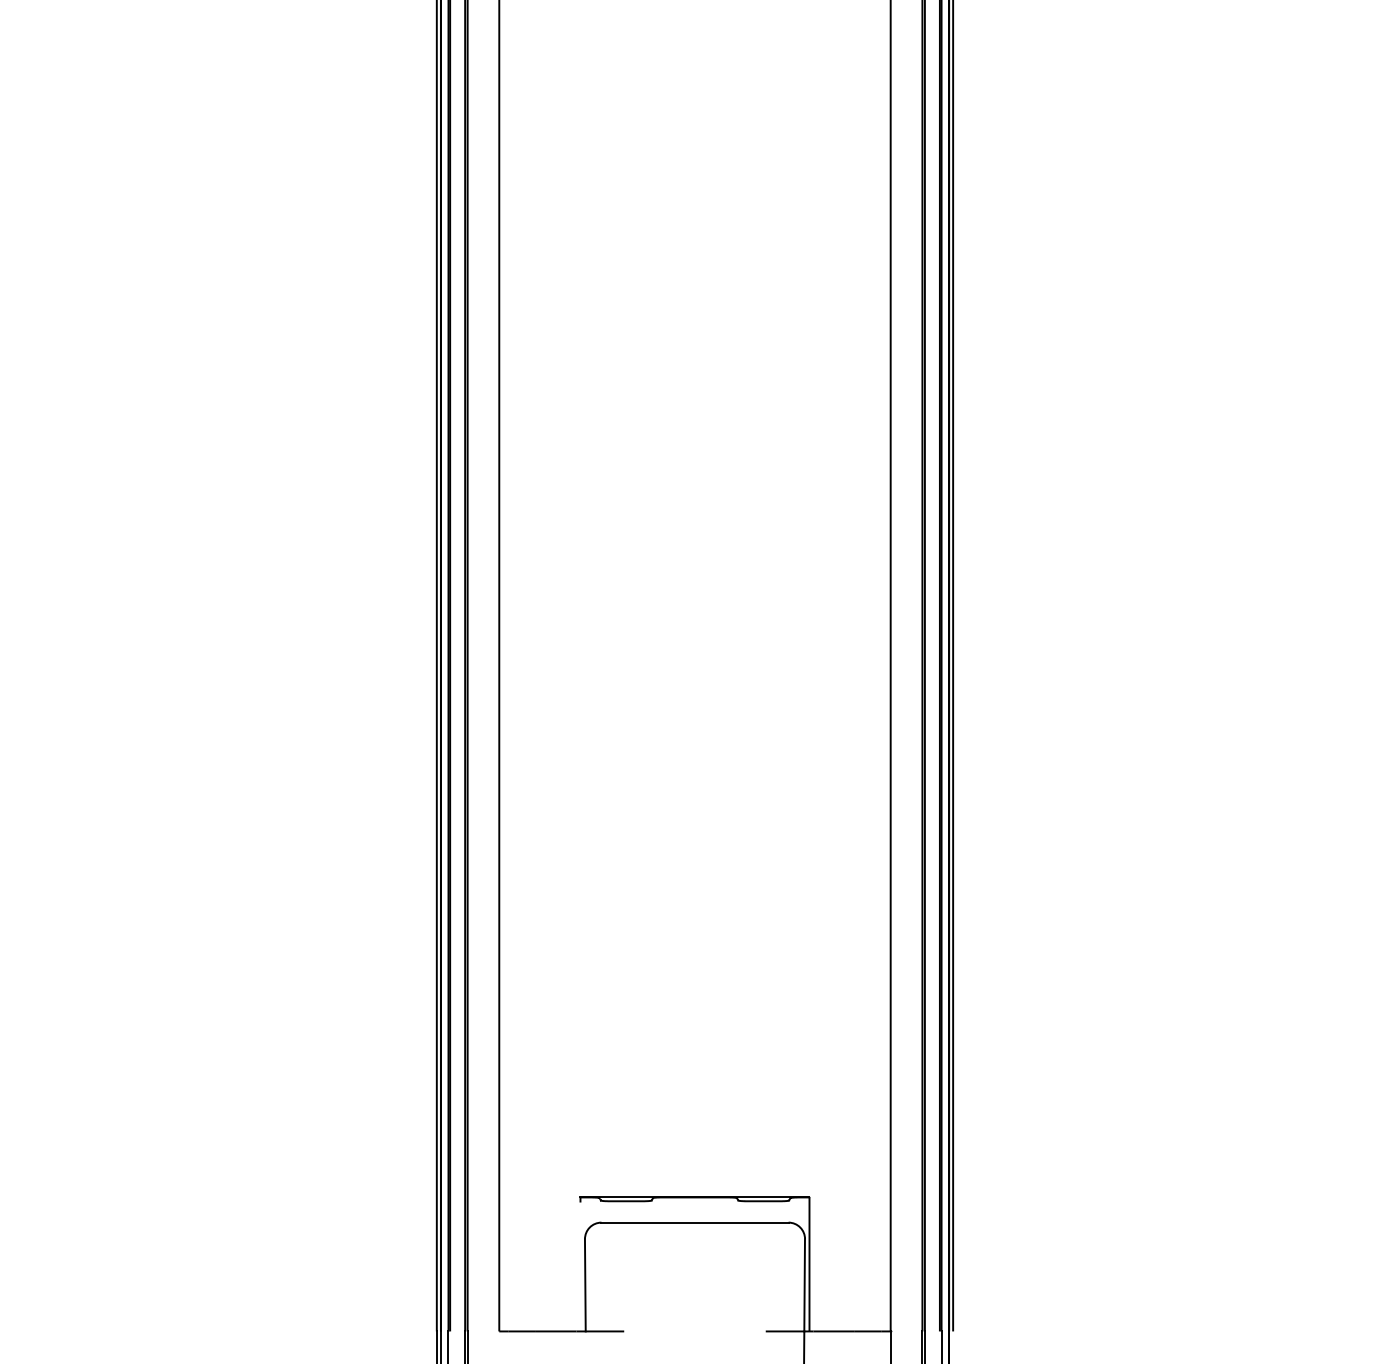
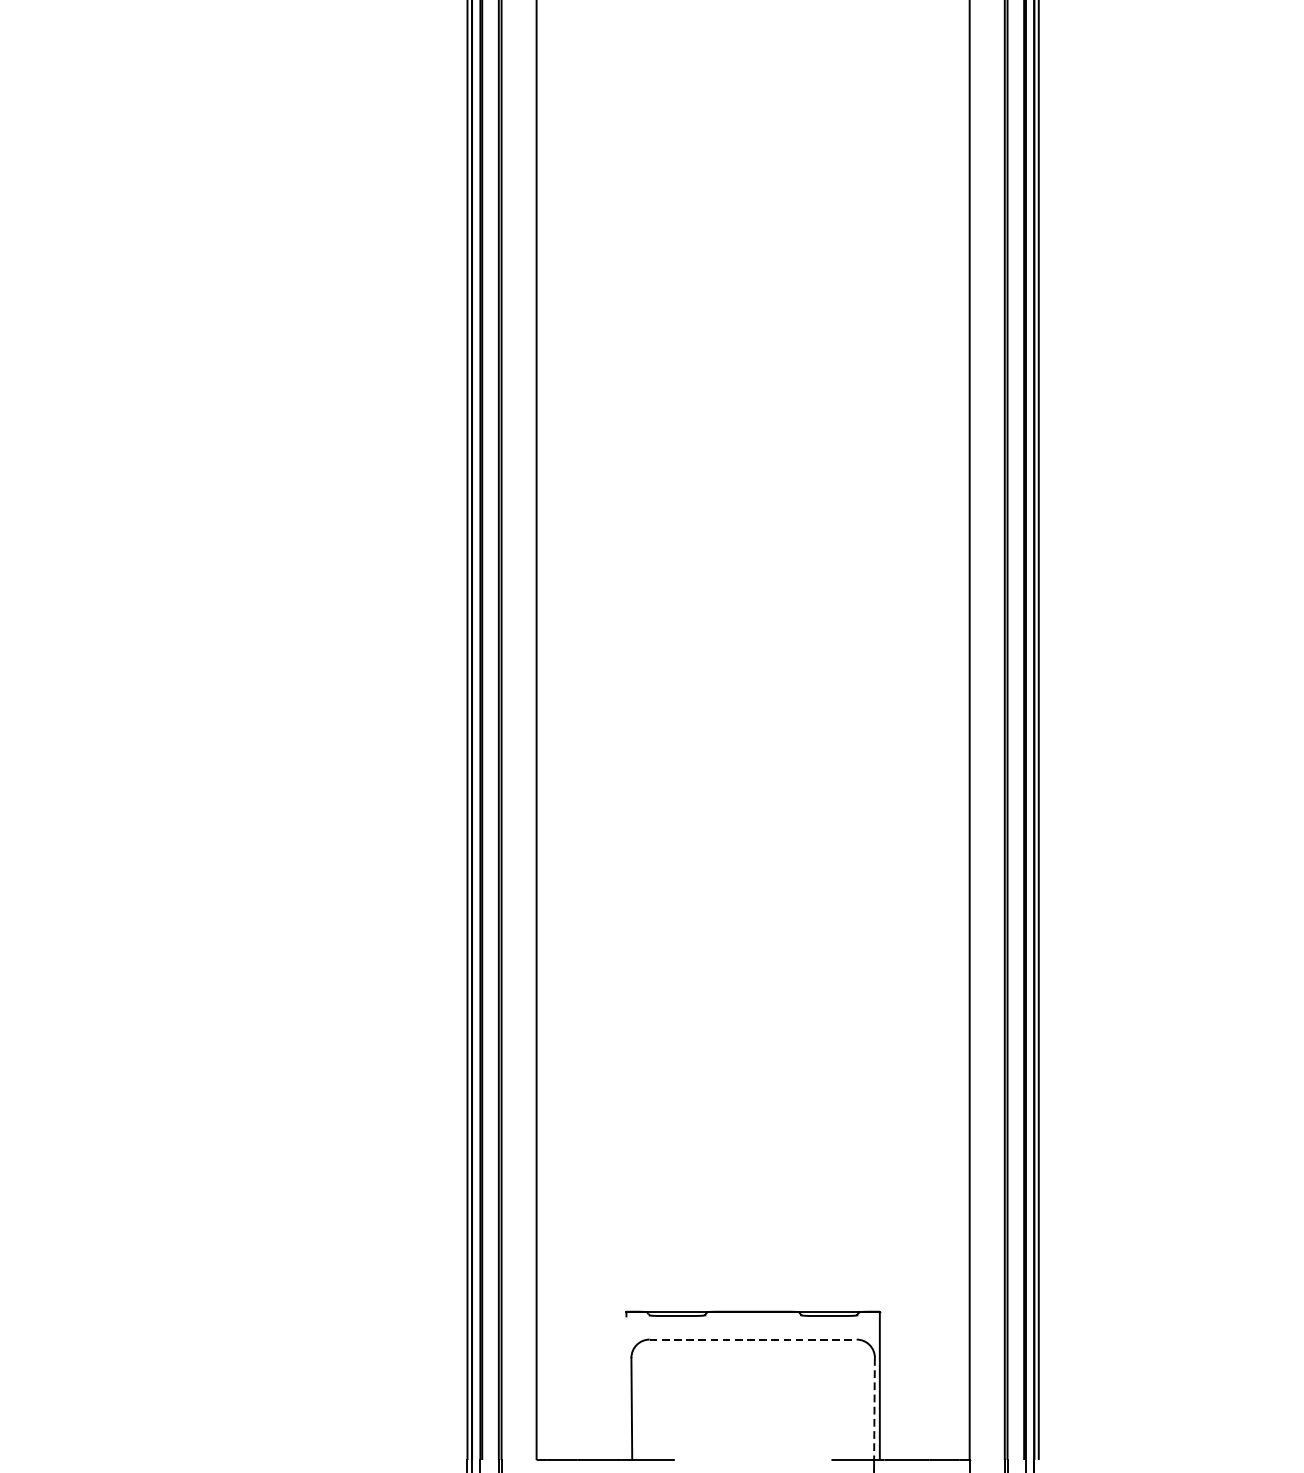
line: (695, 1222) -> (753, 1339), solid -> dashed
line: (804, 1285) -> (874, 1409), solid -> dashed

